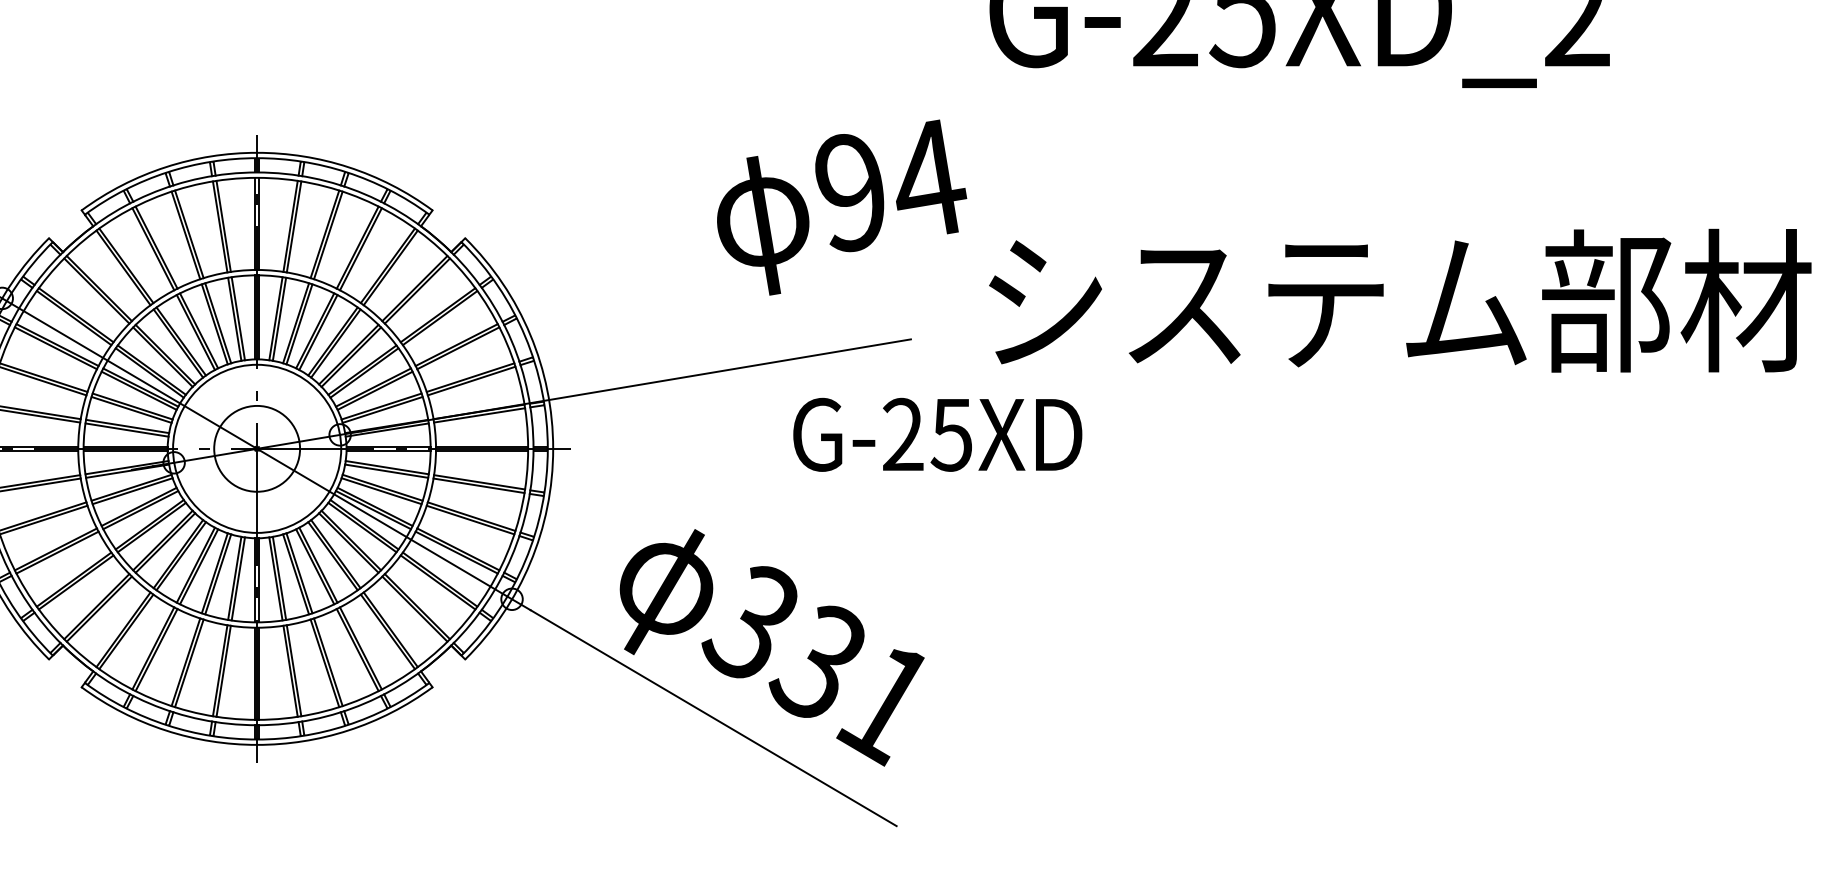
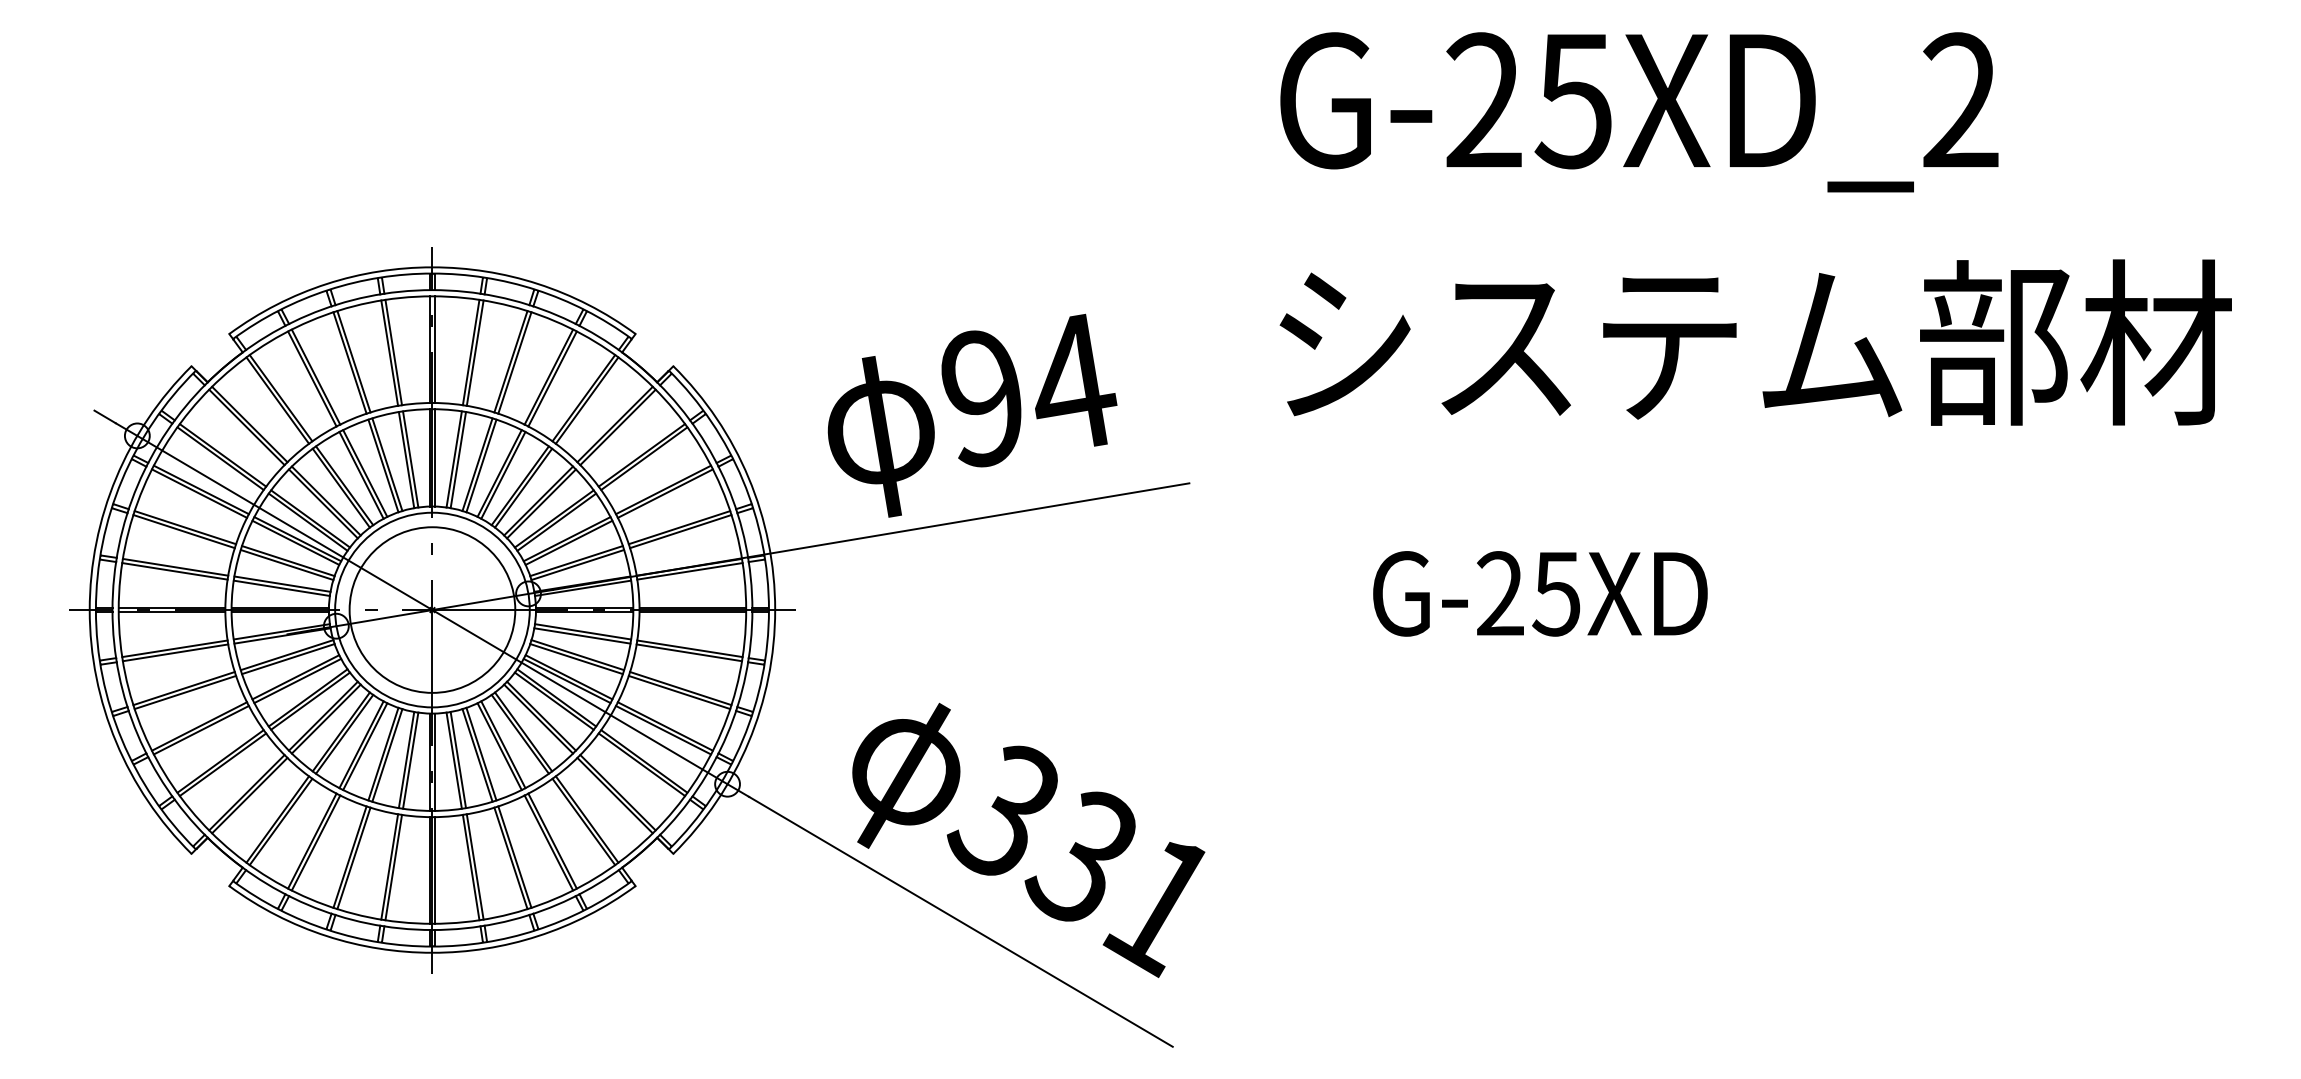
text: (841, 207) -> (972, 415), moved
text: (1399, 300) -> (1755, 342), moved
text: (937, 434) -> (1540, 593), moved
circle: (257, 448) -> (432, 609), size x1.67

